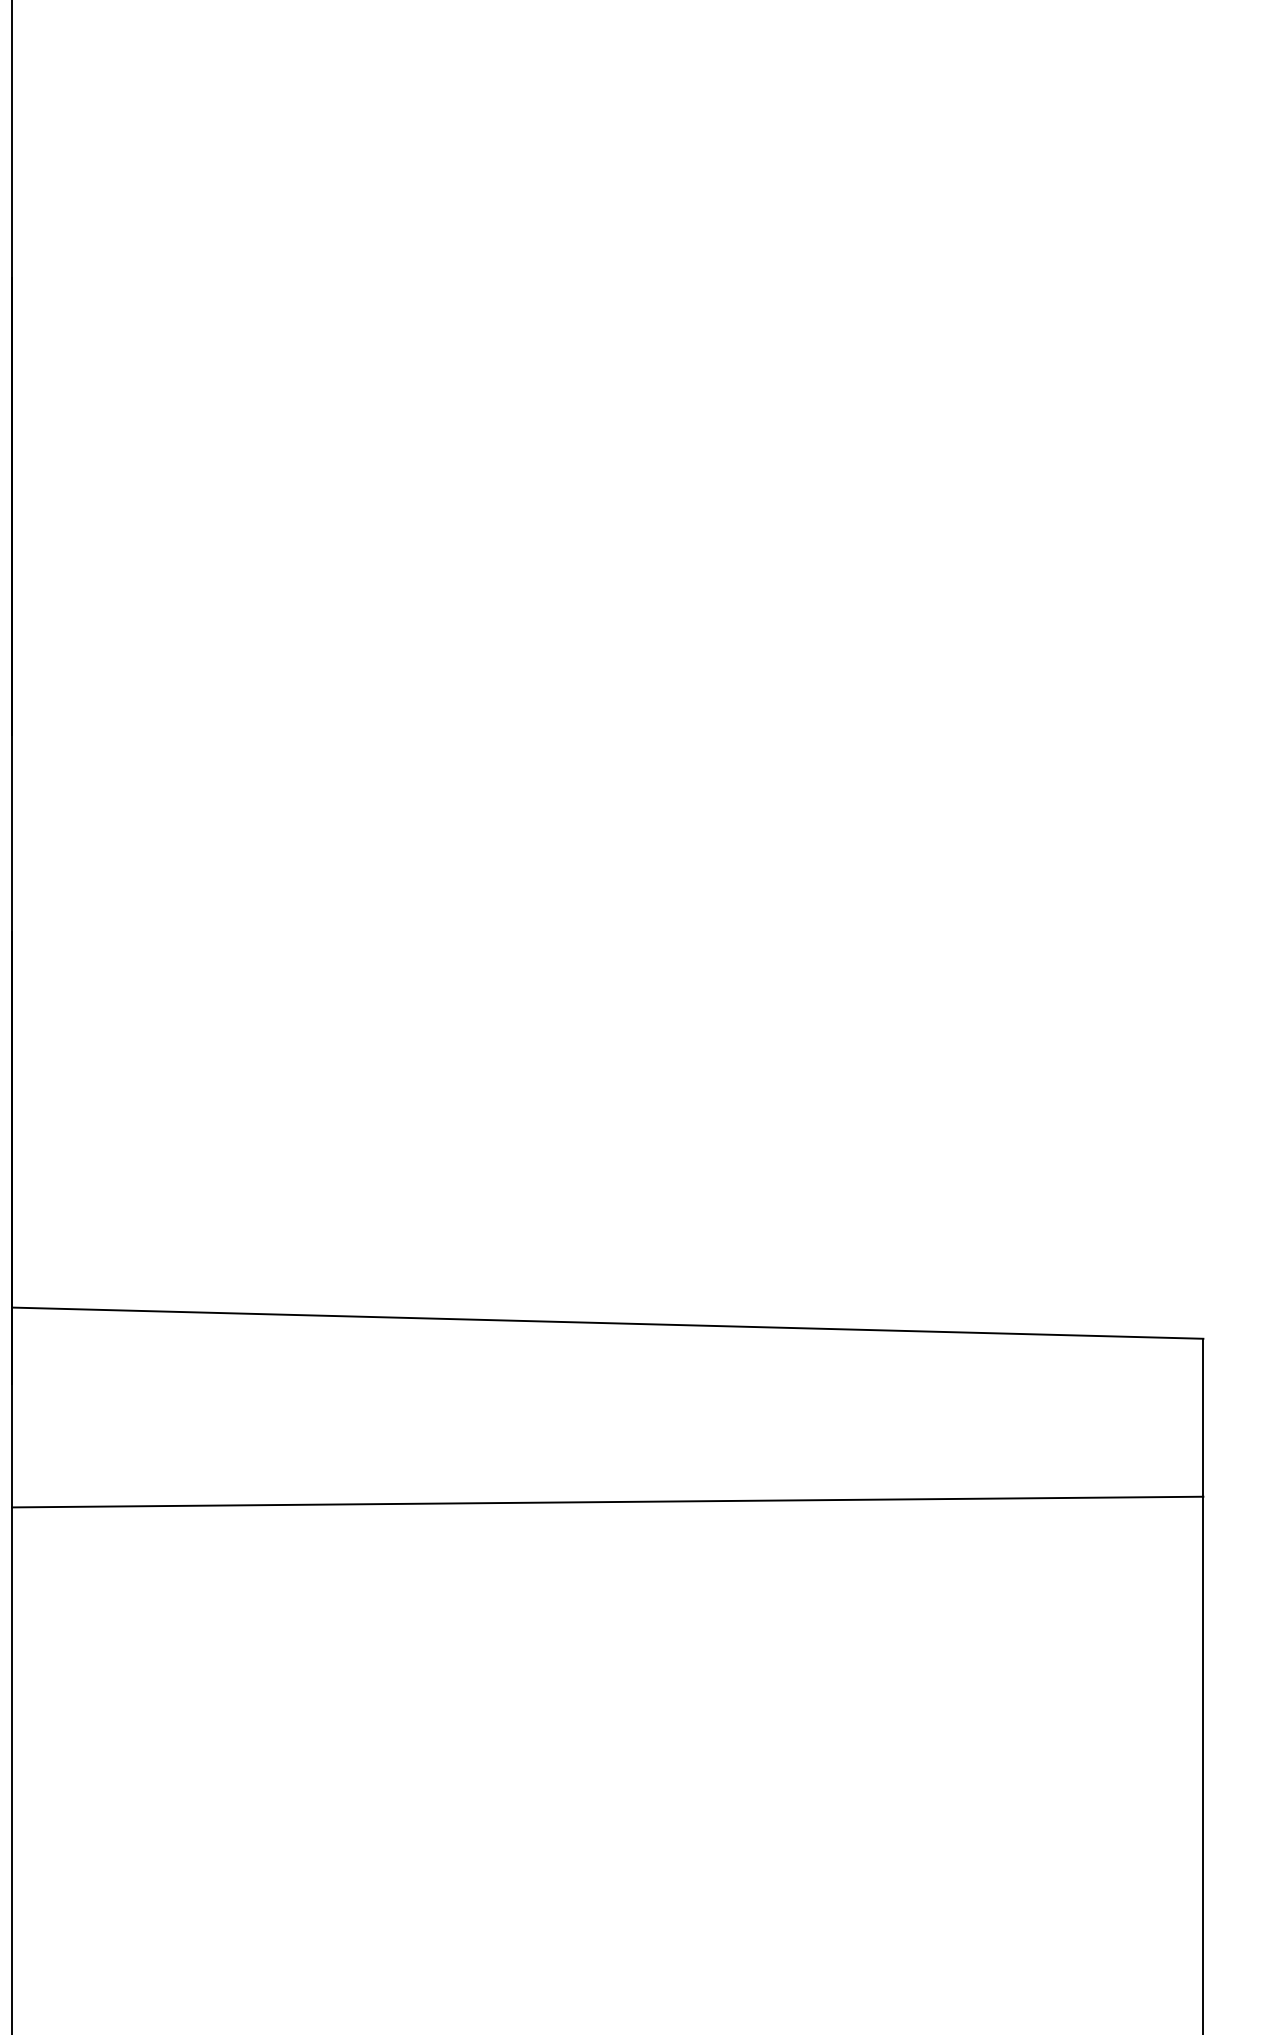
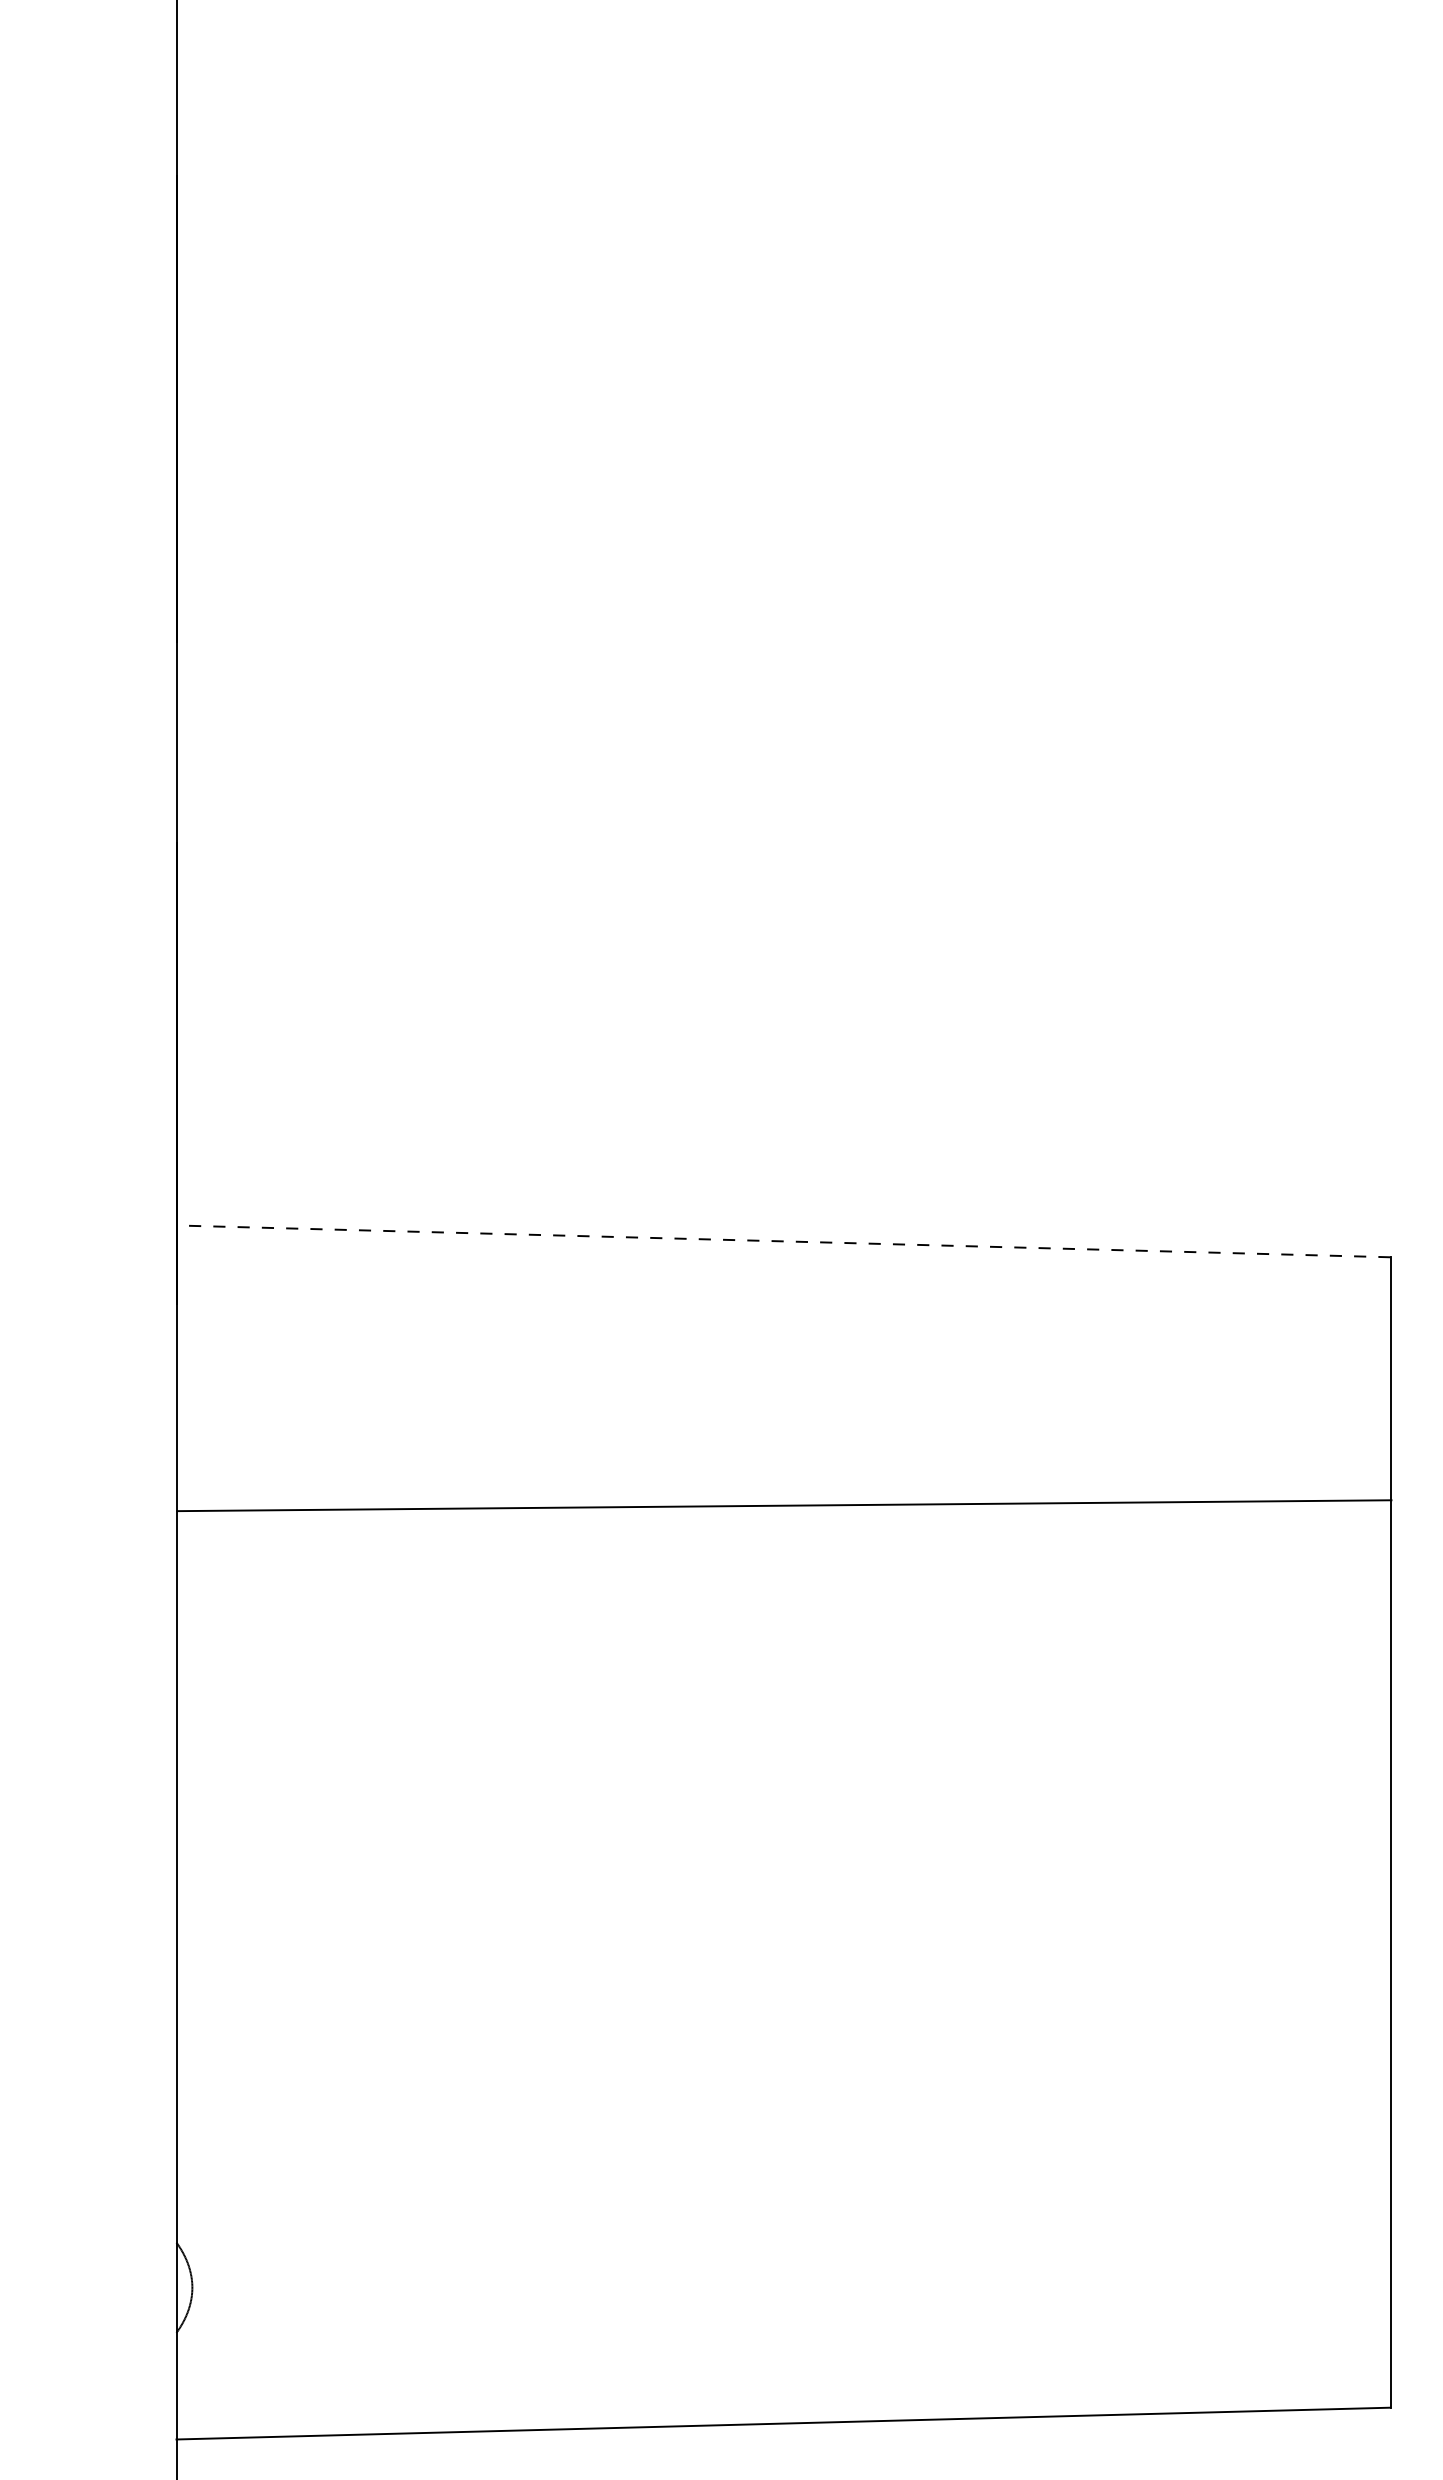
line: (606, 1323) -> (782, 1241), solid -> dashed
line: (607, 1501) -> (784, 1505), moved

